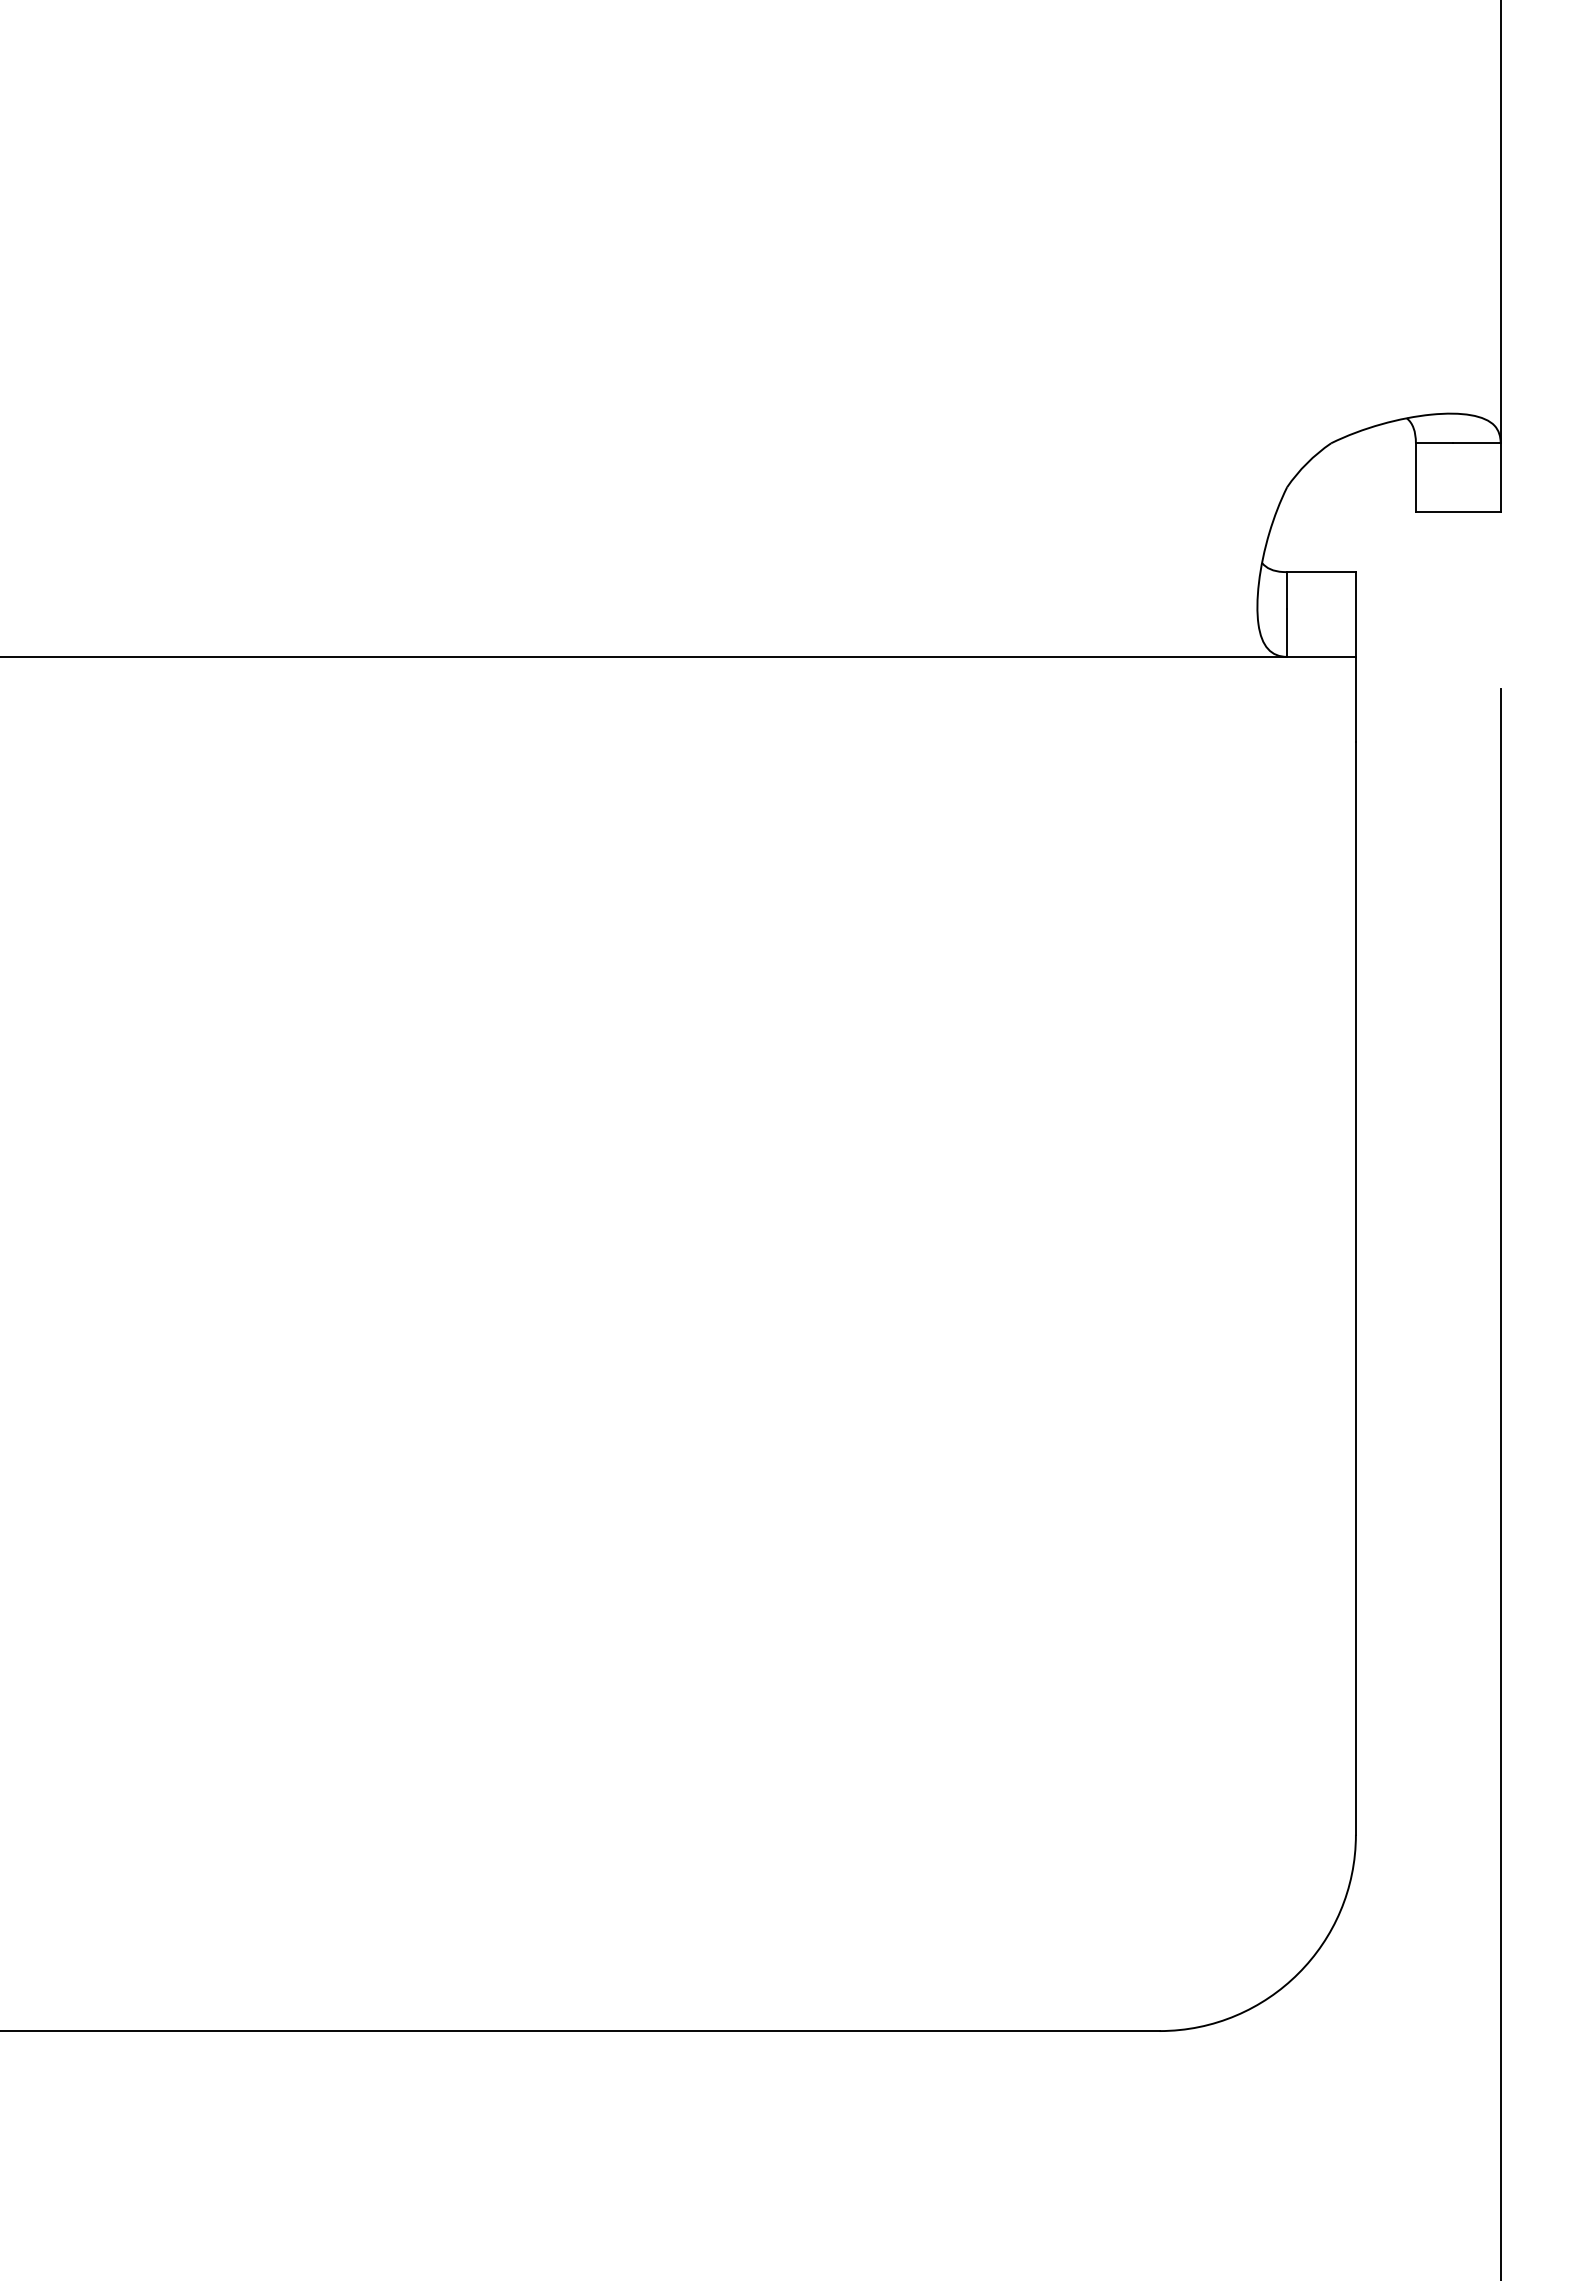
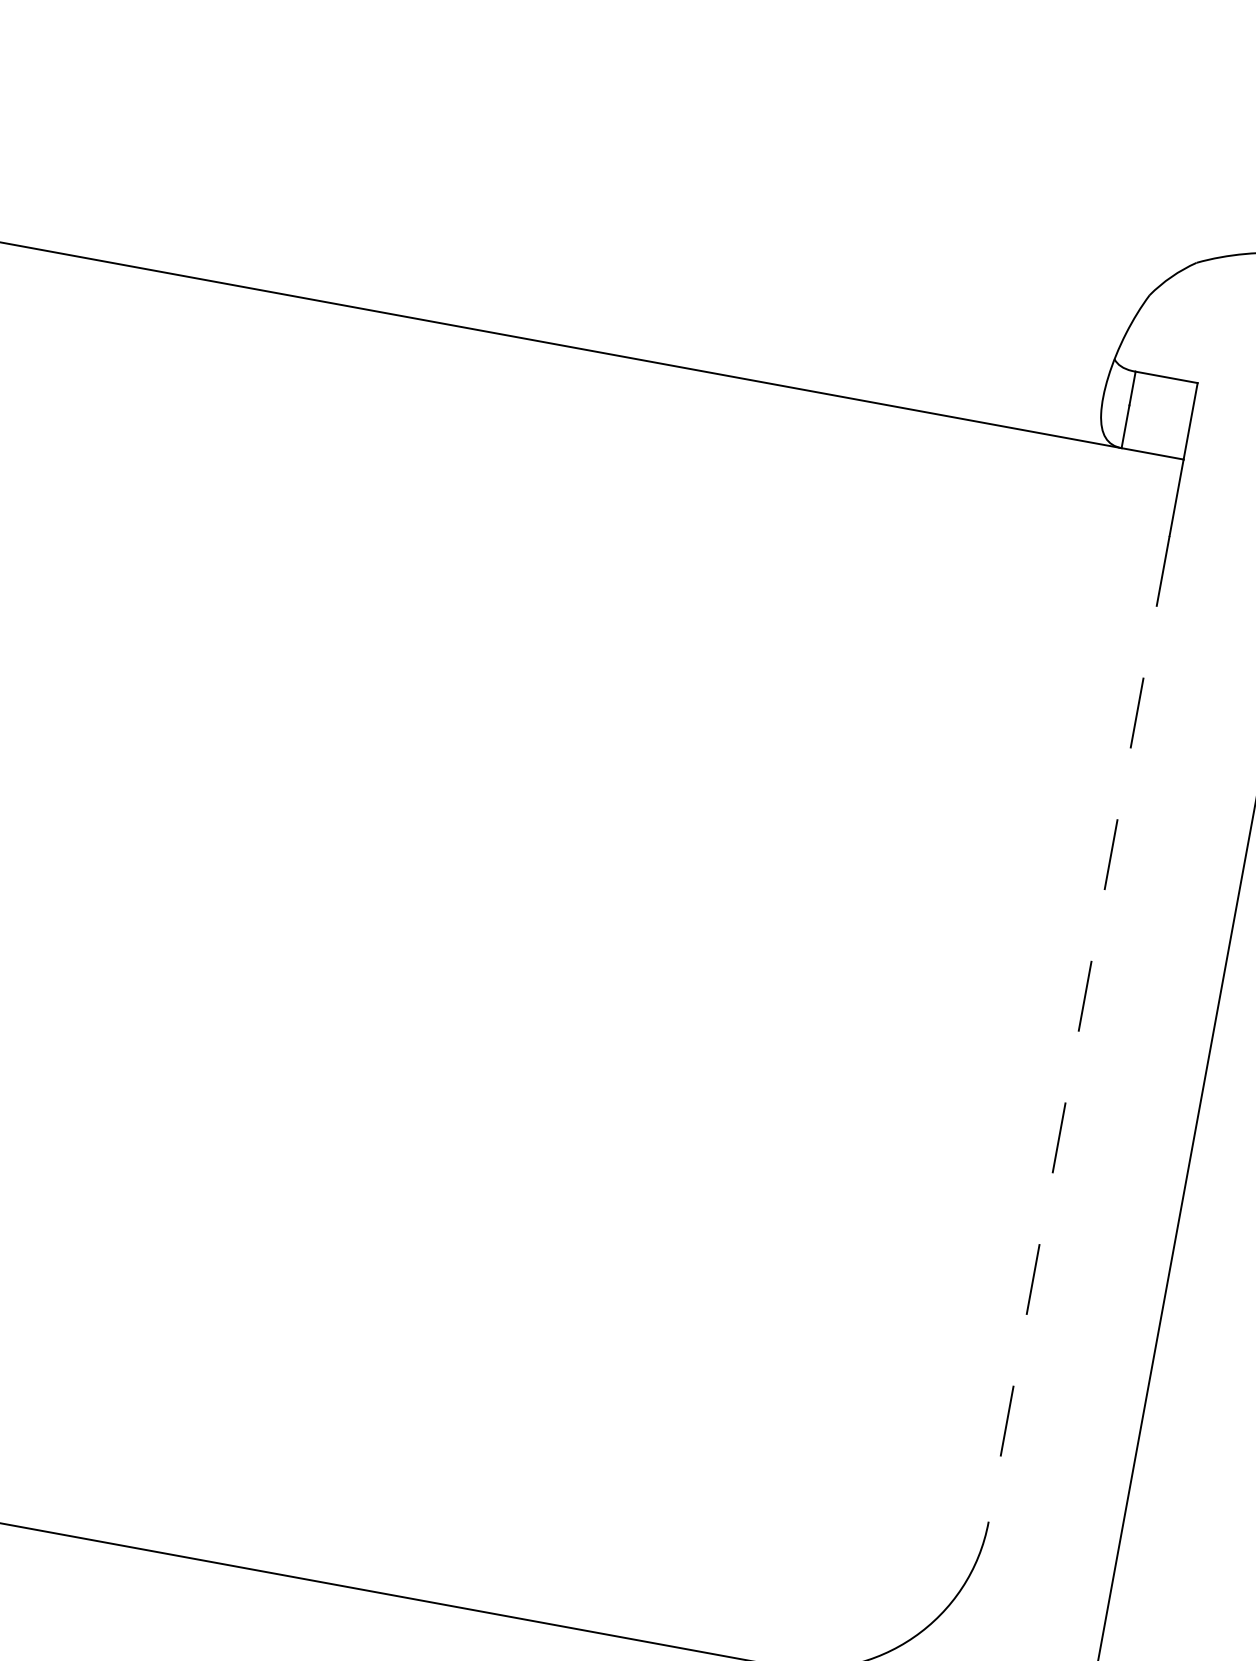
line: (1355, 1288) -> (1078, 1029), solid -> dashed

